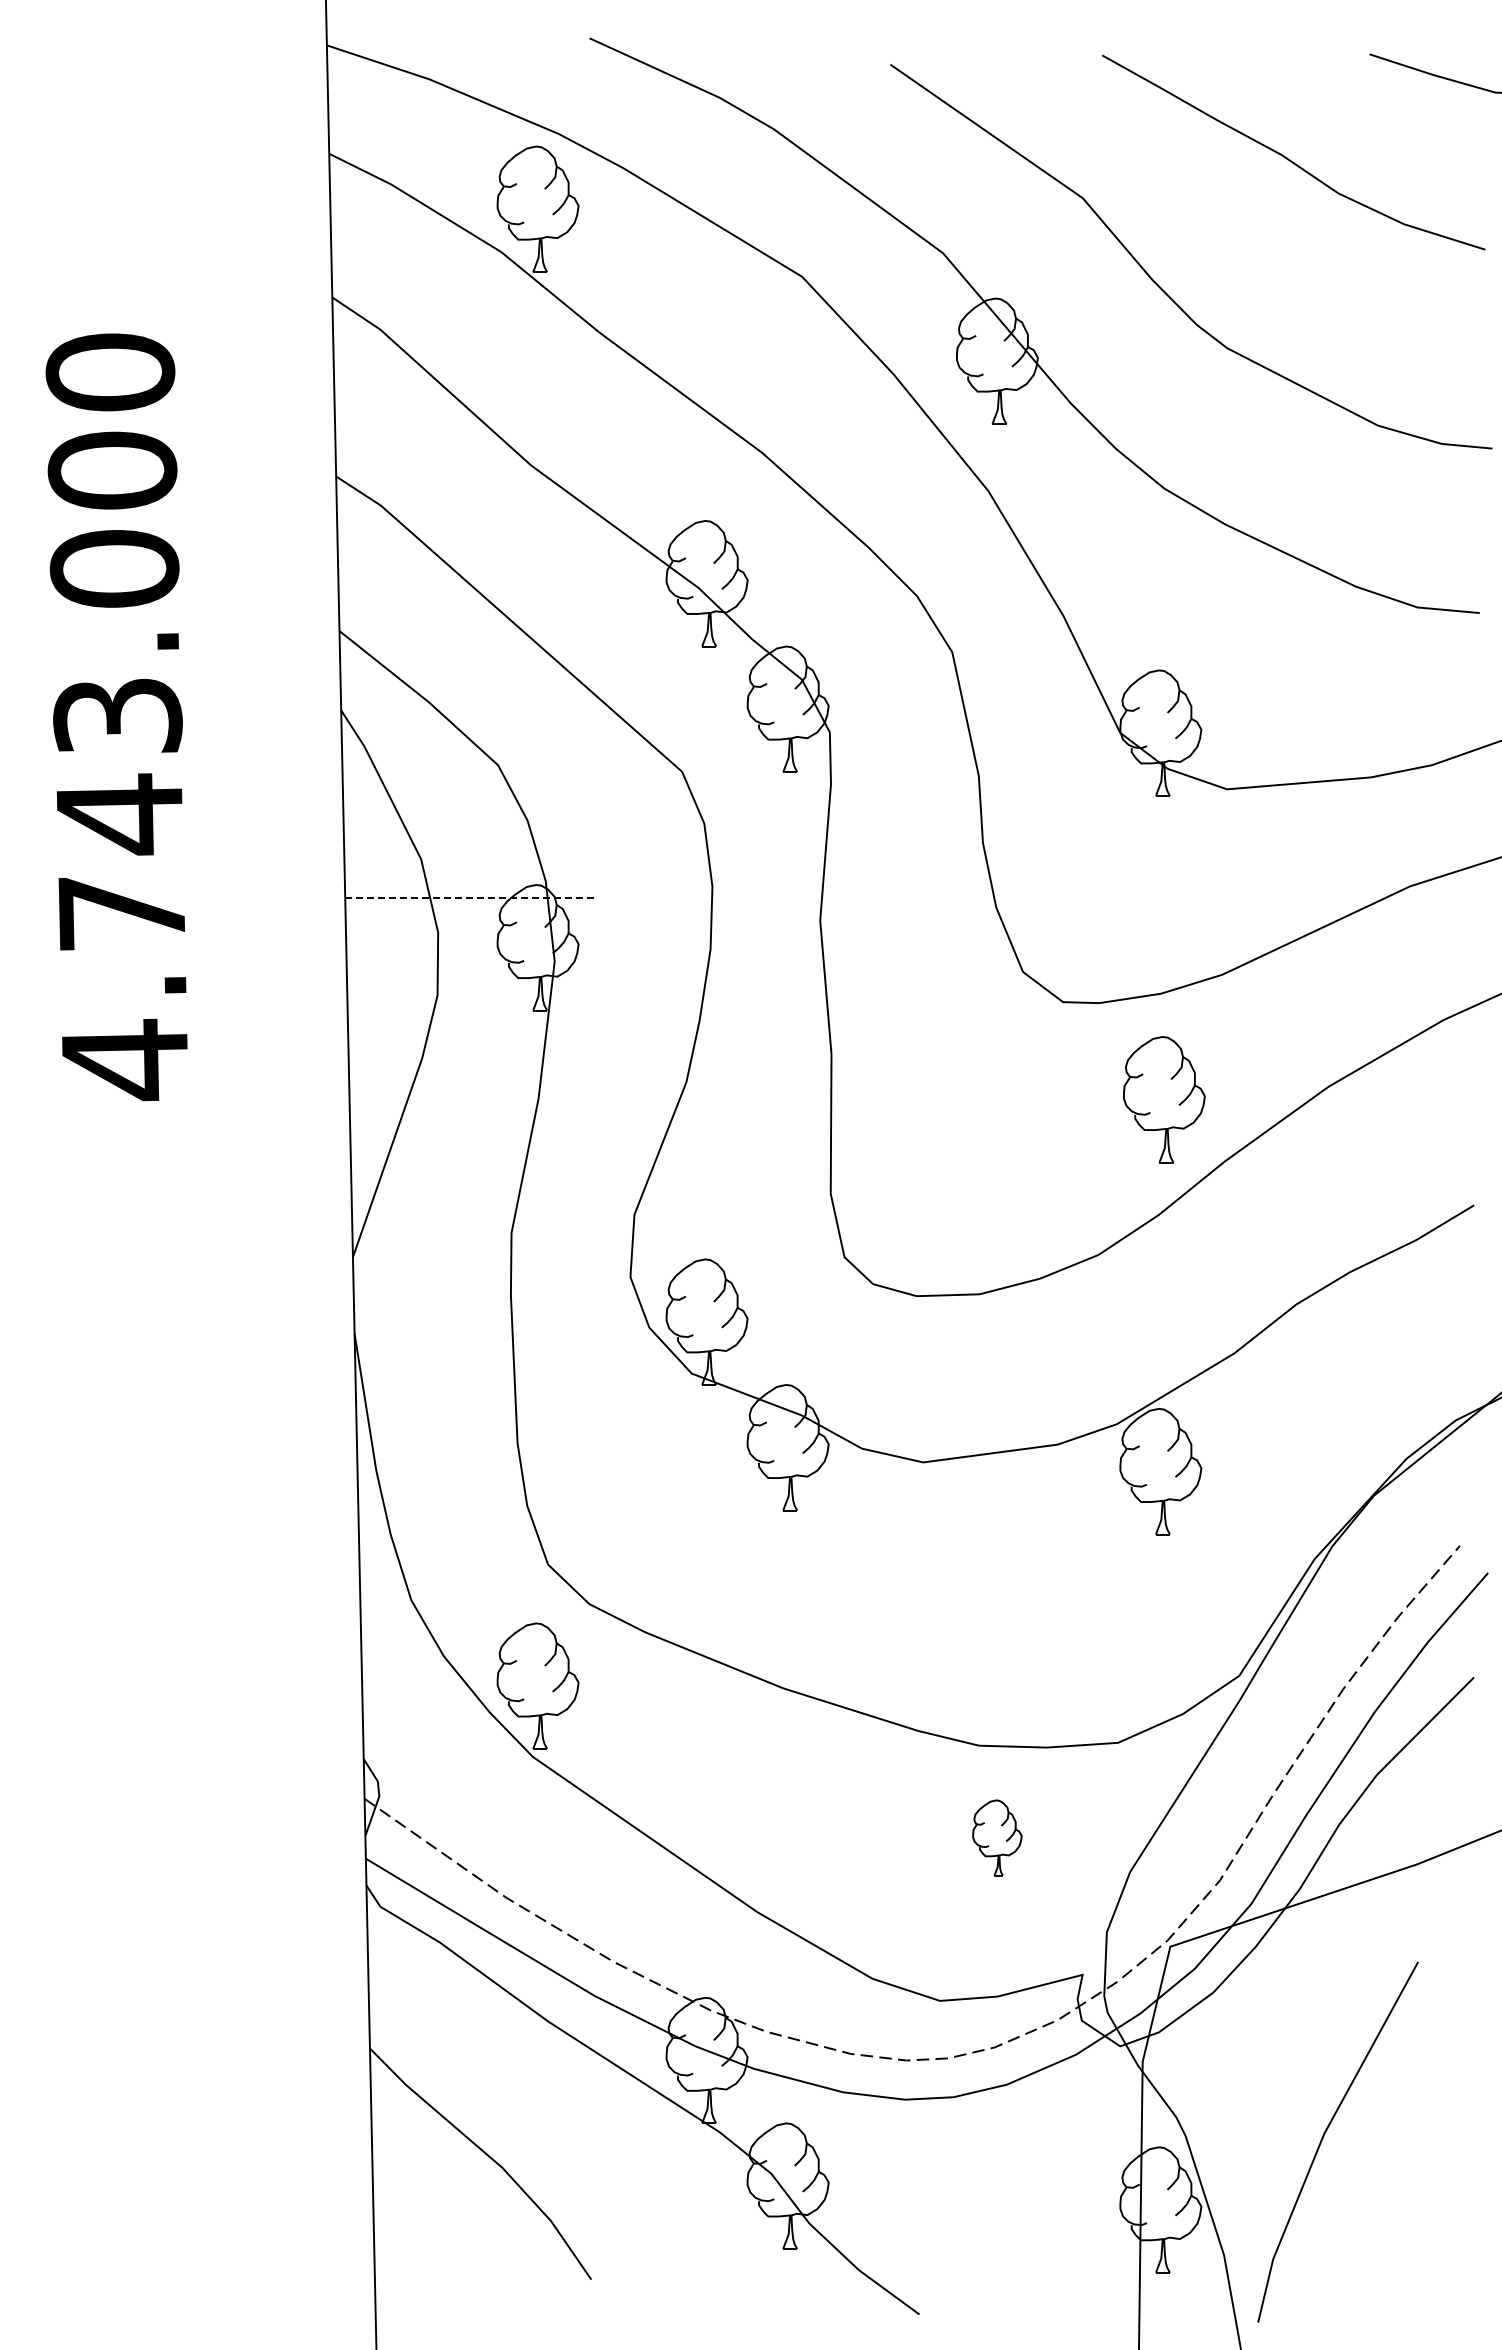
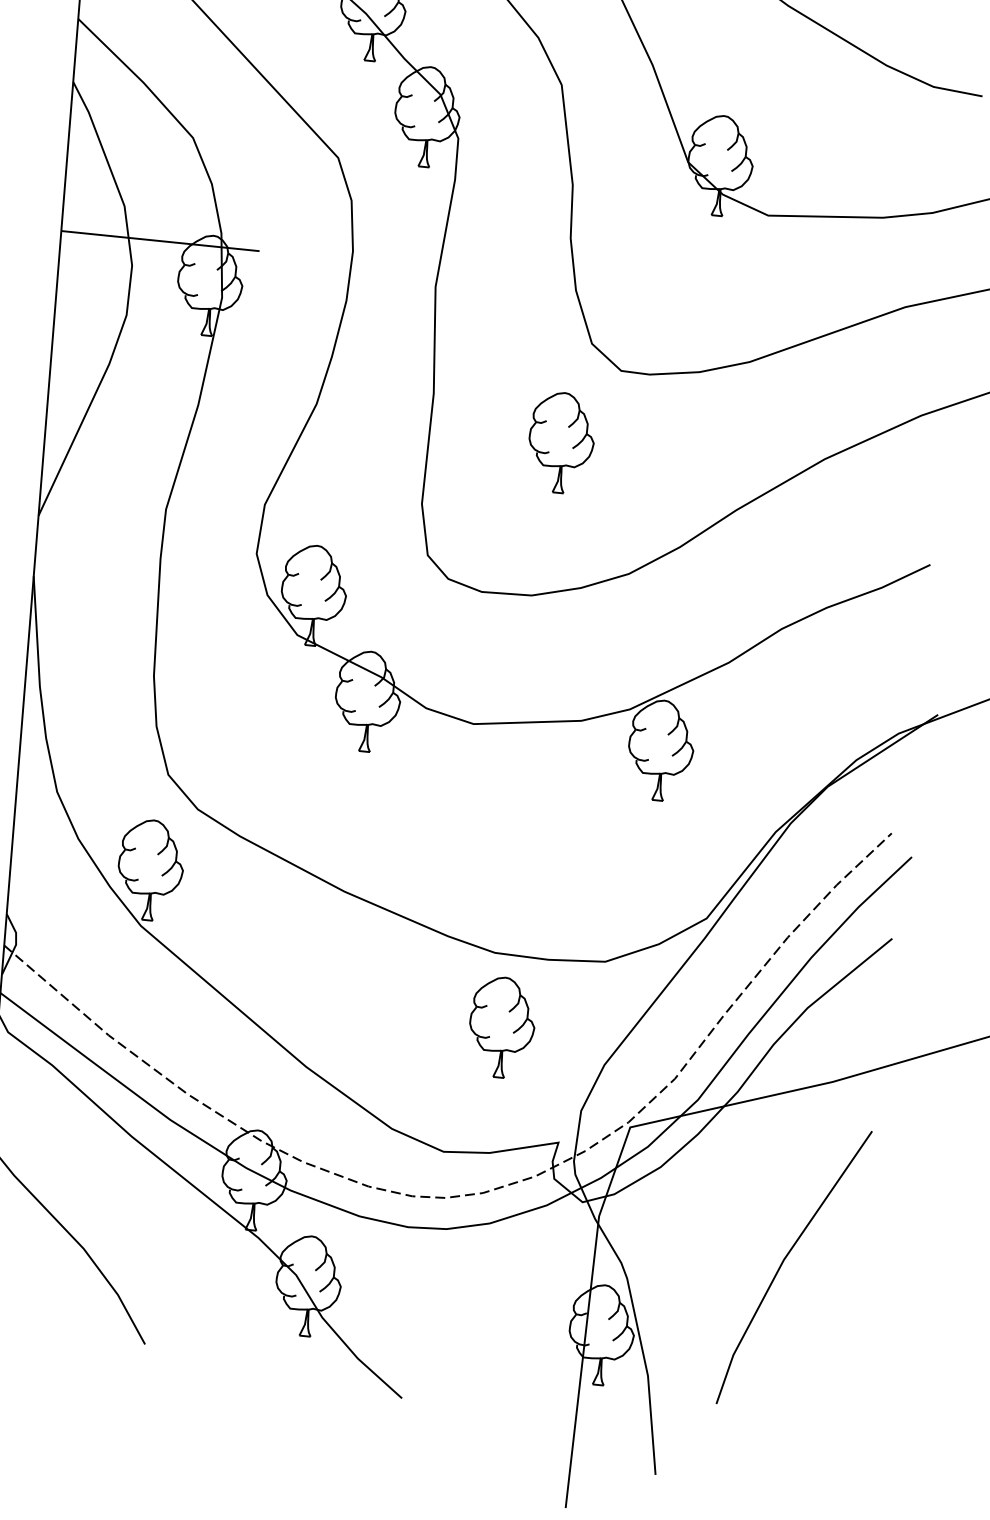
line: (470, 898) -> (160, 241), dashed -> solid
part: (1164, 1099) -> (561, 442), moved
part: (997, 1837) -> (502, 1027), size x1.67
line: (1324, 2136) -> (783, 1262), moved

